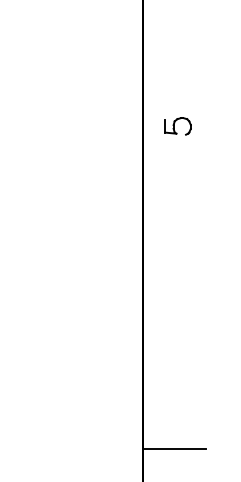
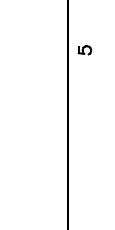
part: (177, 126) -> (84, 50), moved
line: (175, 449) -> (83, 214), removed

